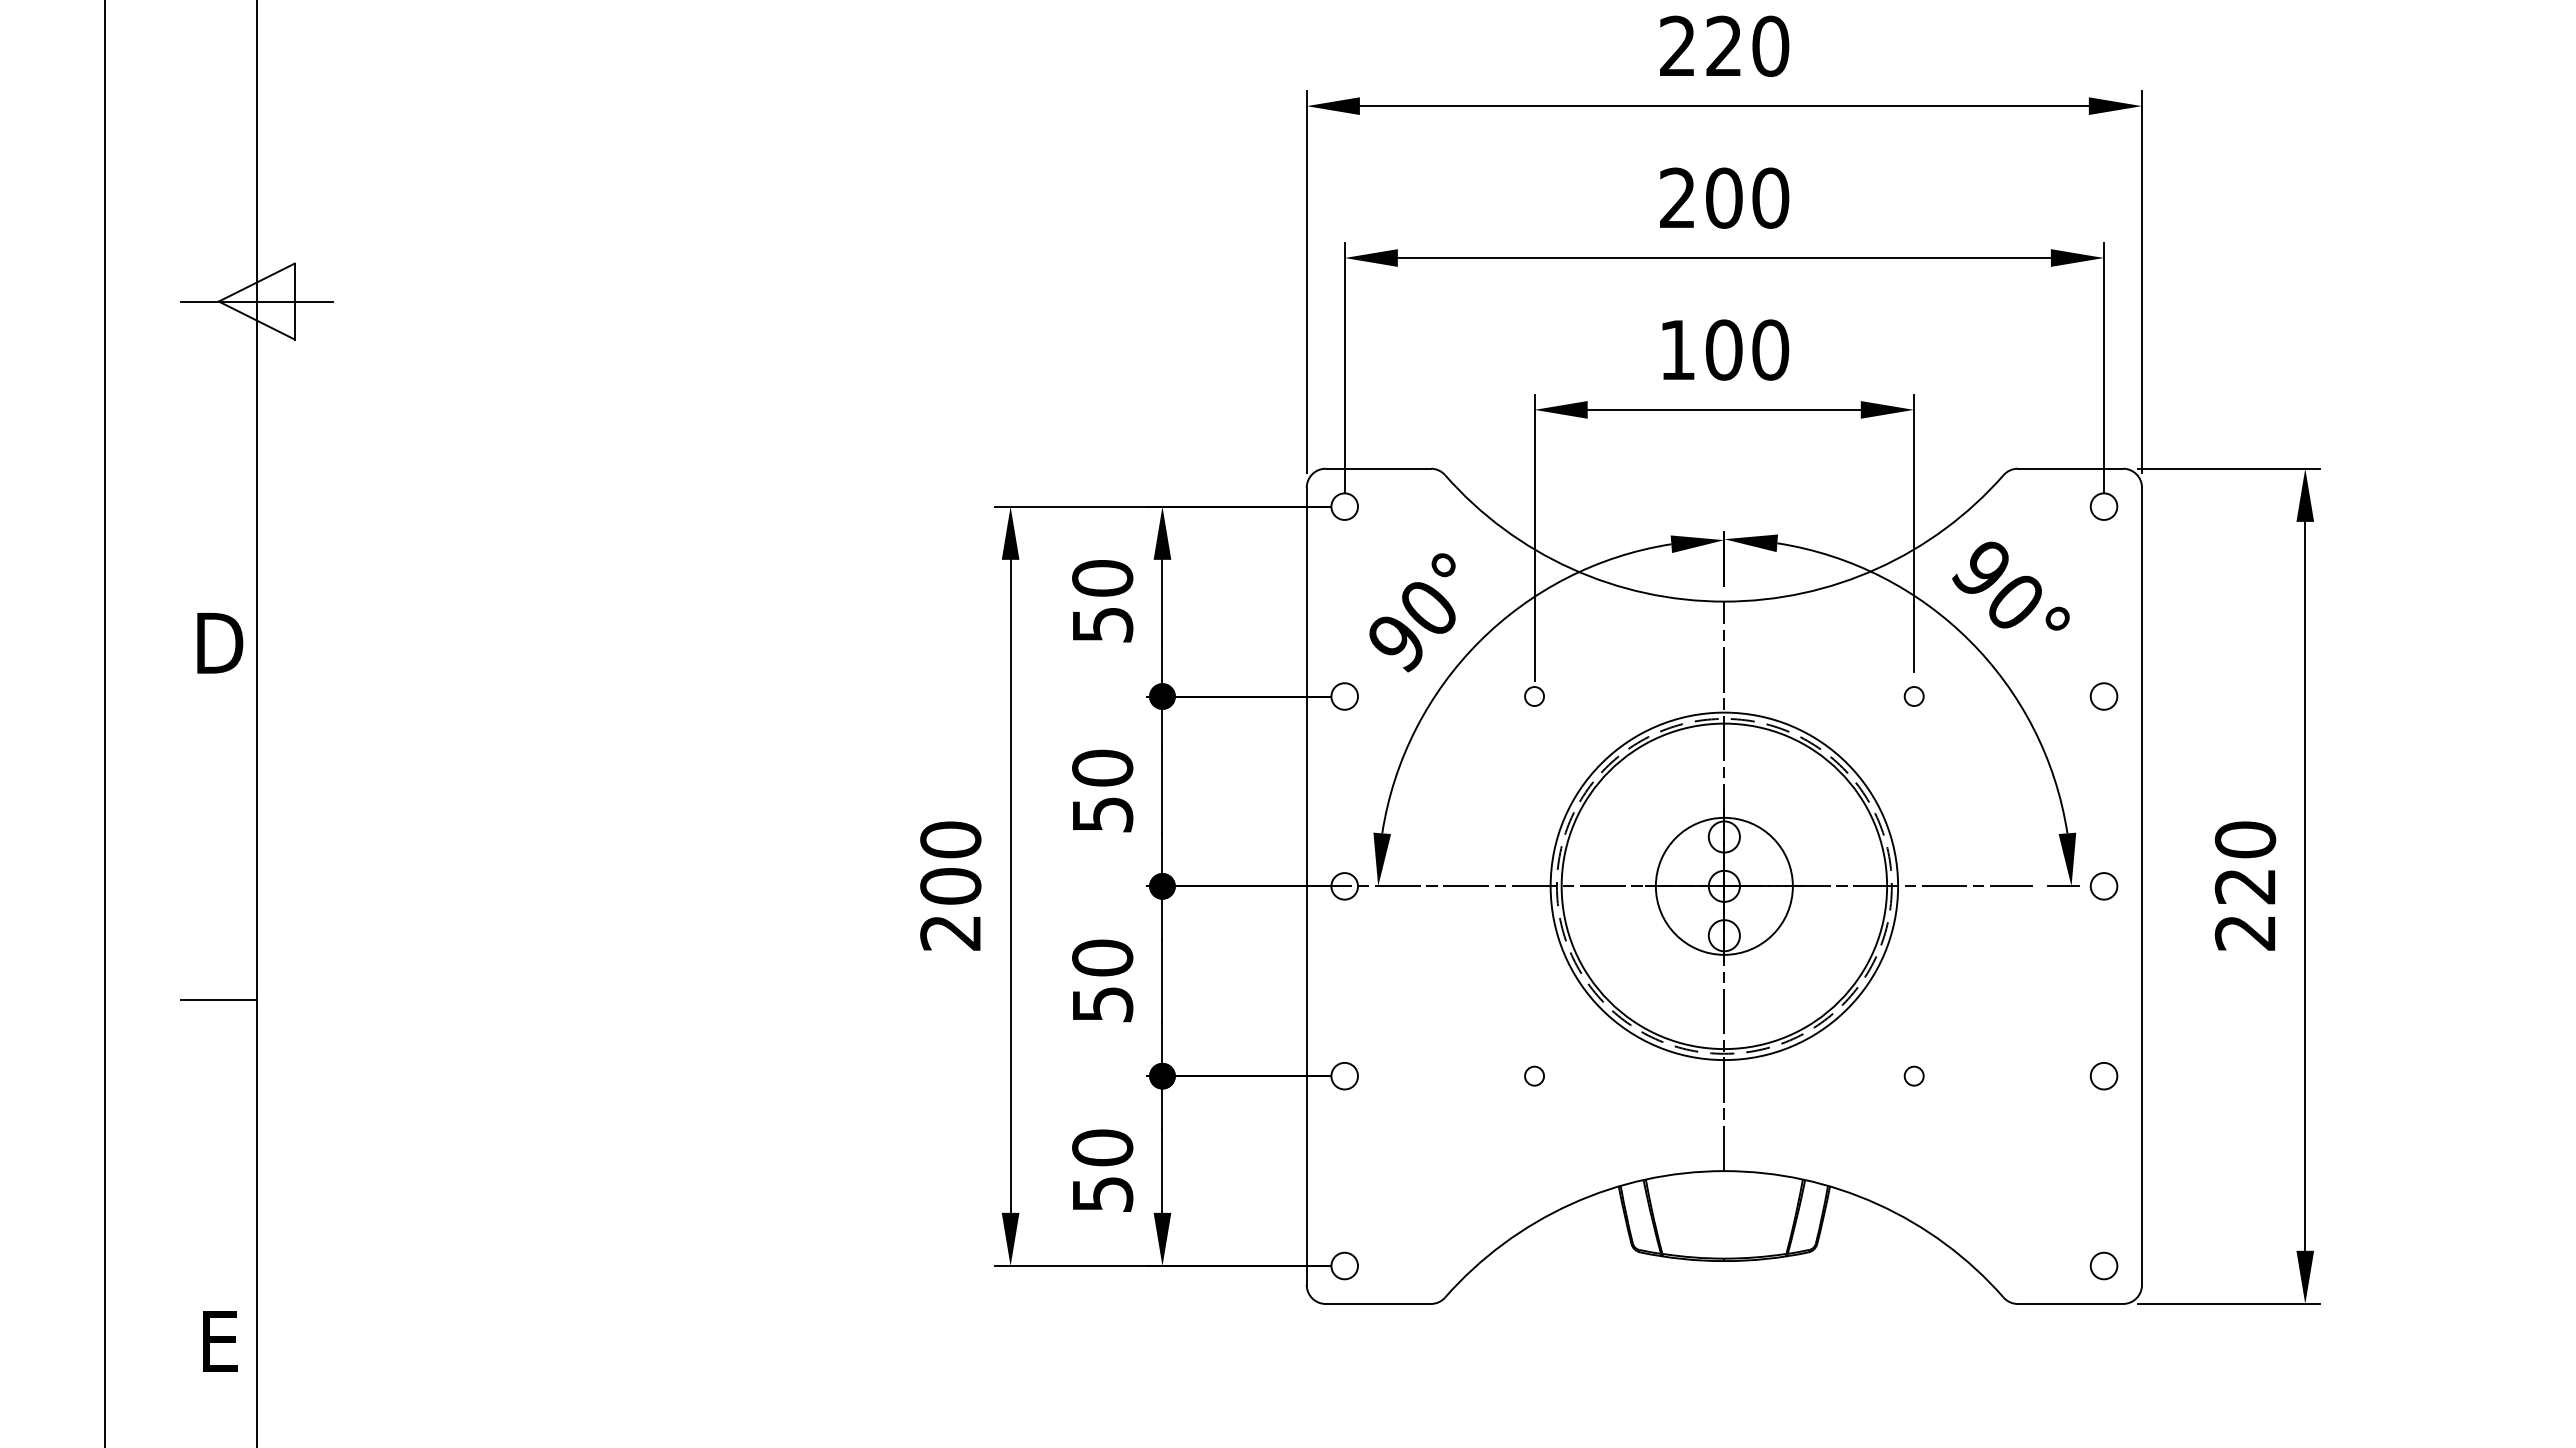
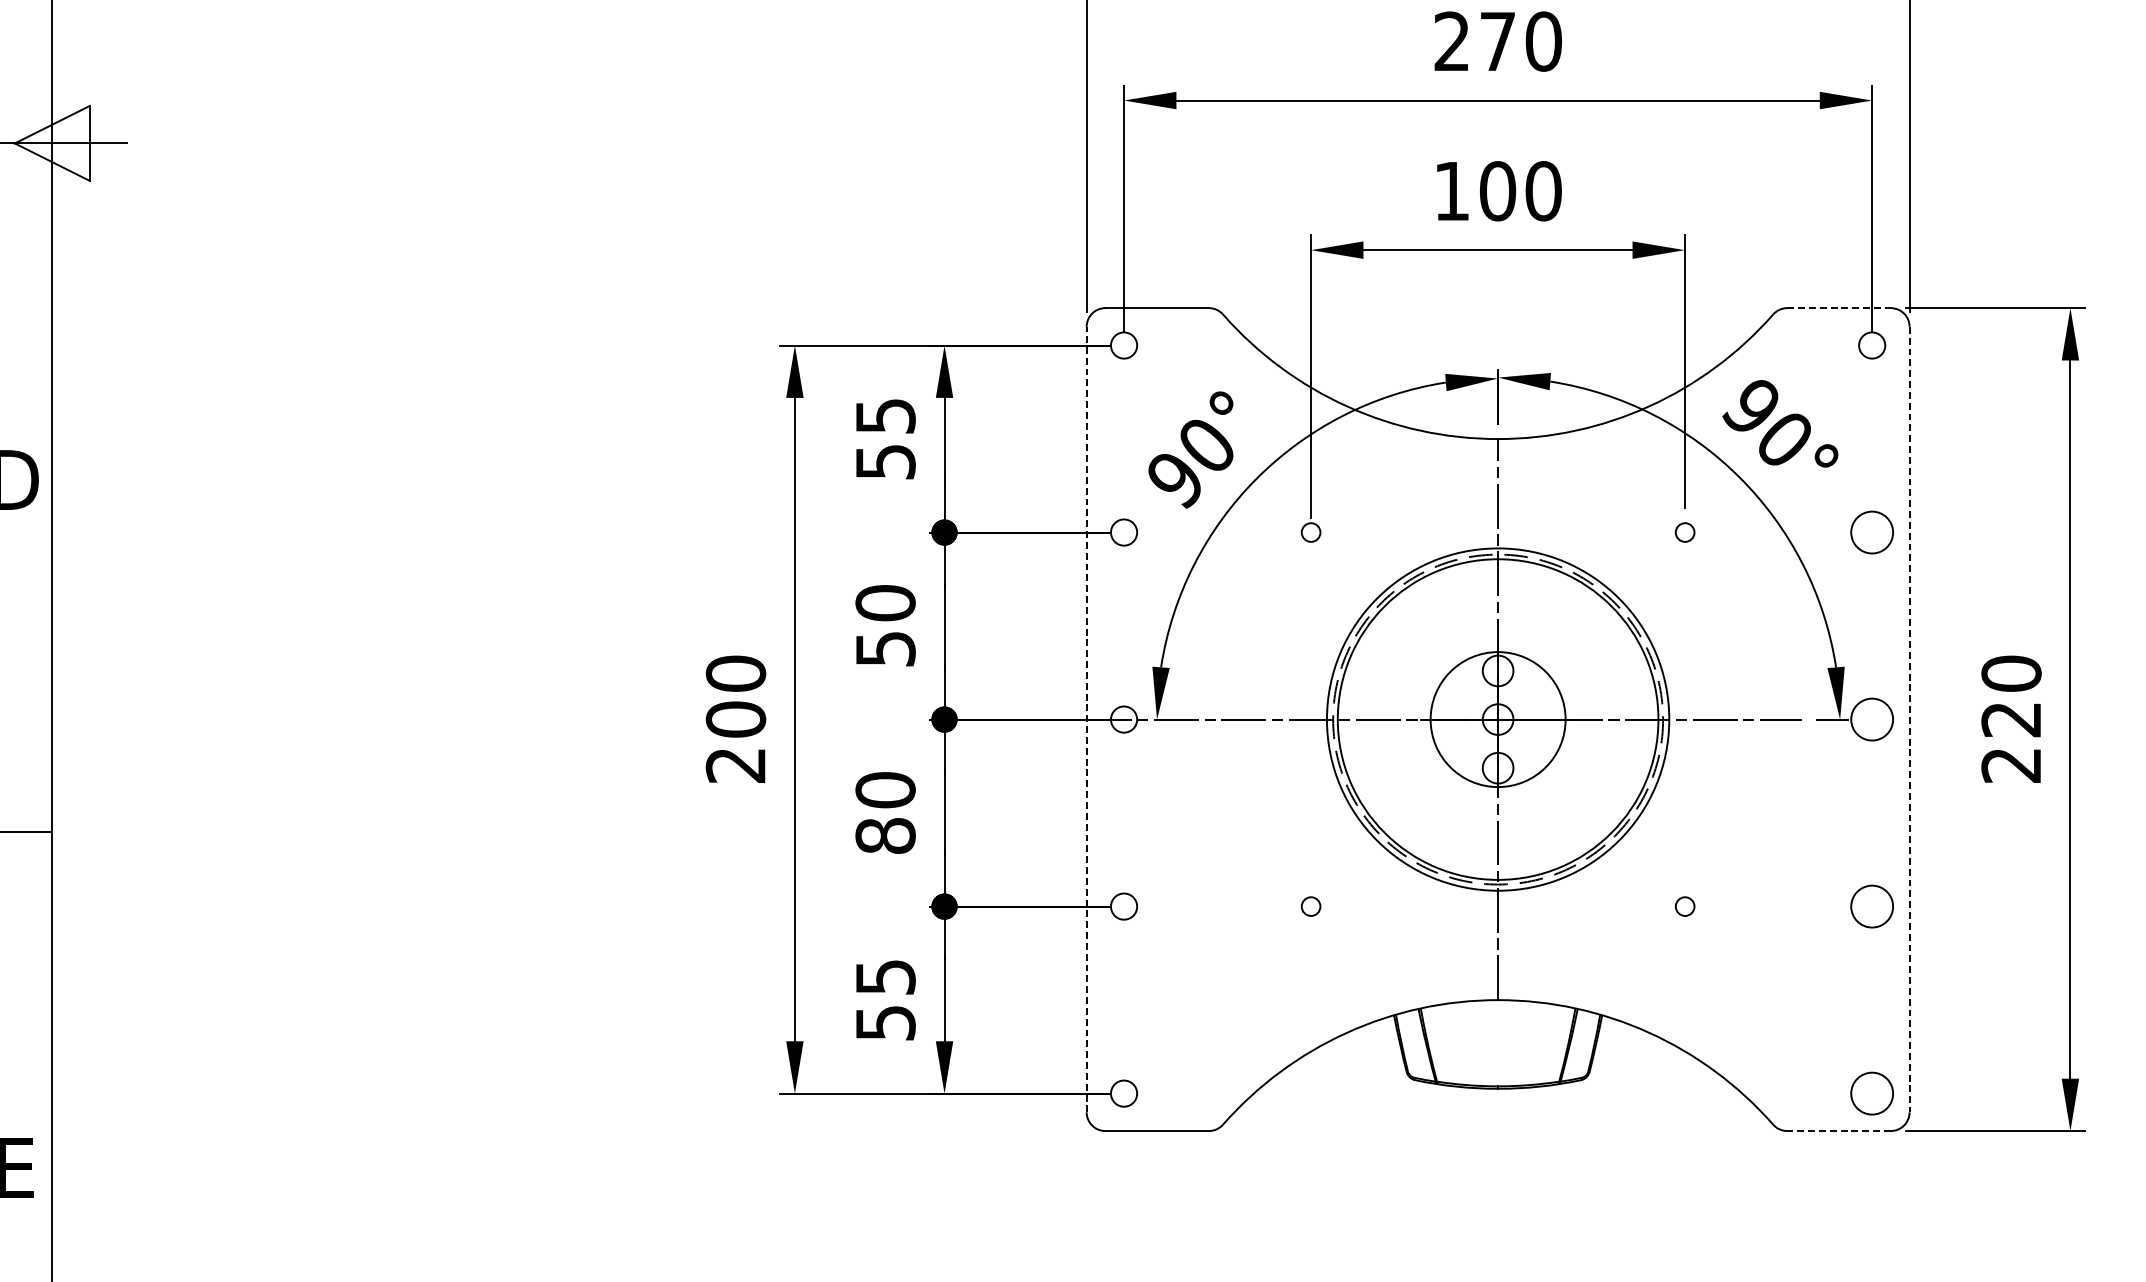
text: (1724, 197) -> (1498, 40), 200 -> 270
line: (2070, 468) -> (1839, 307), solid -> dashed
text: (1102, 578) -> (885, 416), 50 -> 55
circle: (2103, 696) -> (1871, 532), size x1.6
line: (1306, 886) -> (1086, 719), solid -> dashed
circle: (2103, 886) -> (1871, 719), size x1.6
line: (2142, 886) -> (1910, 719), solid -> dashed
text: (1102, 1004) -> (885, 835), 50 -> 80
circle: (2103, 1075) -> (1871, 905), size x1.6
text: (1102, 1147) -> (885, 976), 50 -> 55
circle: (2103, 1265) -> (1871, 1093), size x1.6
line: (2070, 1303) -> (1839, 1130), solid -> dashed

